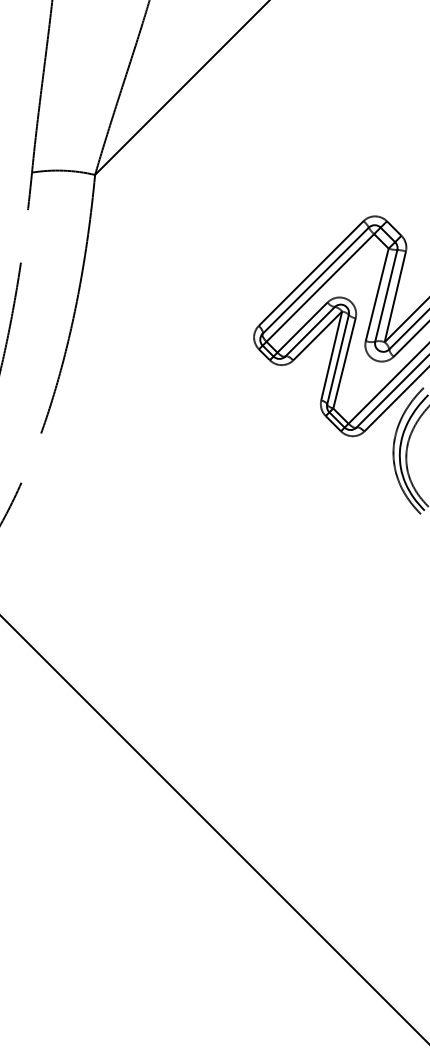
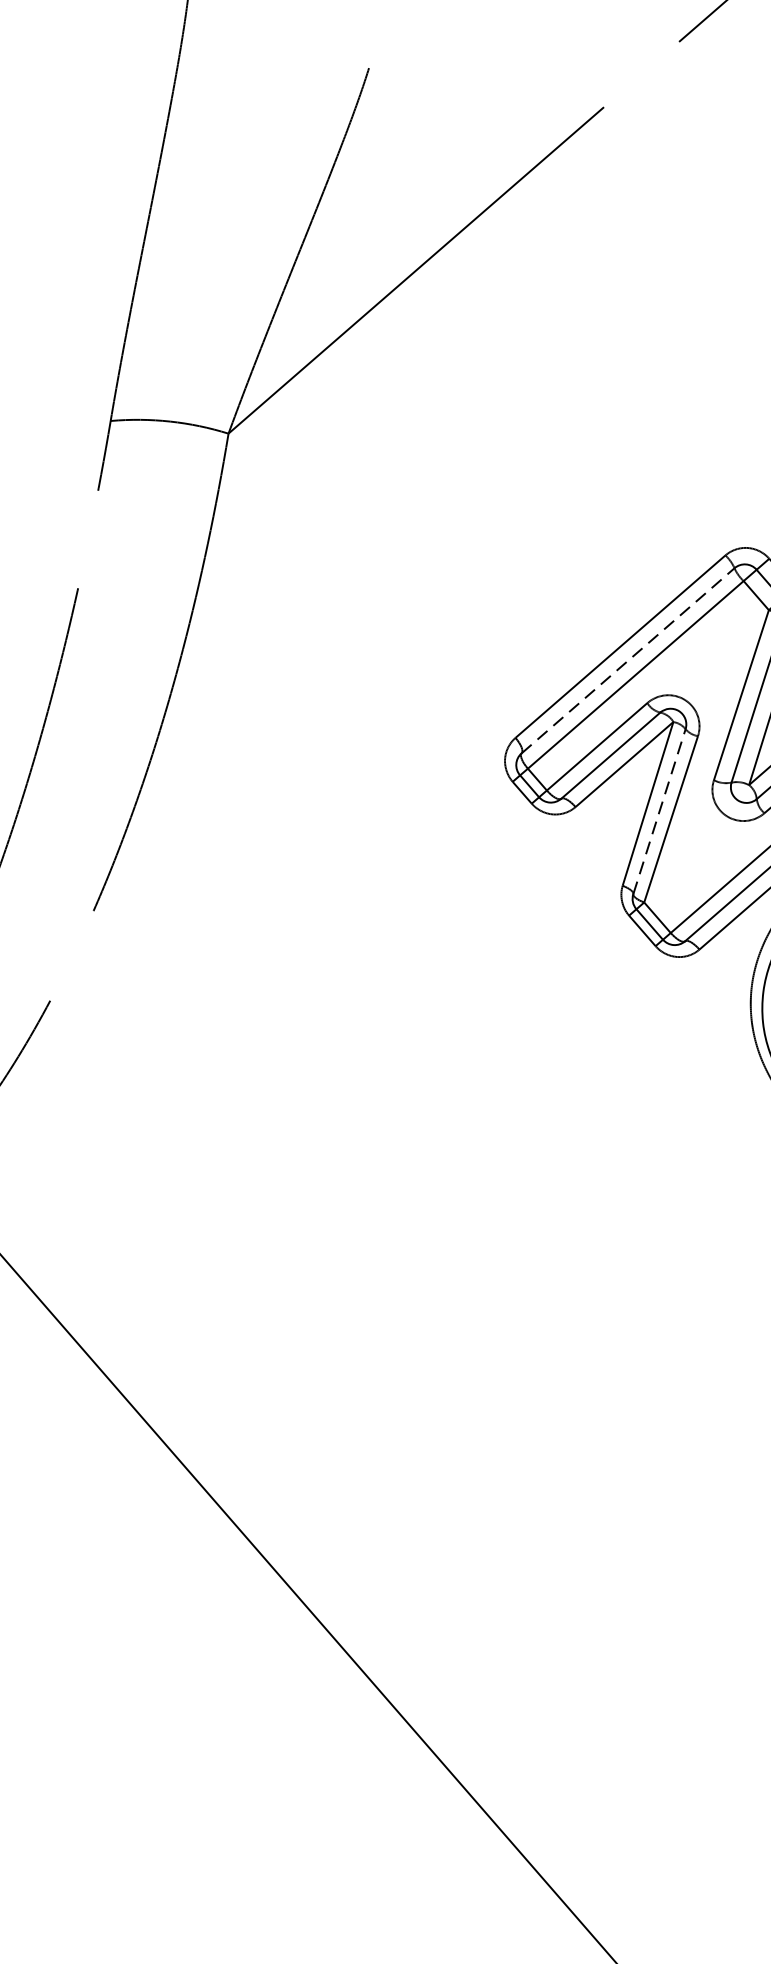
line: (316, 280) -> (629, 660), solid -> dashed
line: (338, 359) -> (660, 811), solid -> dashed

